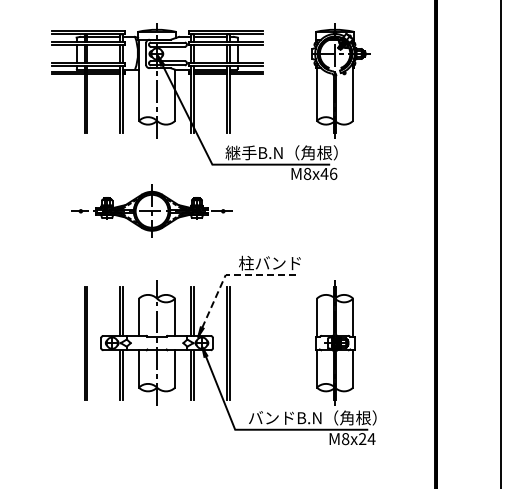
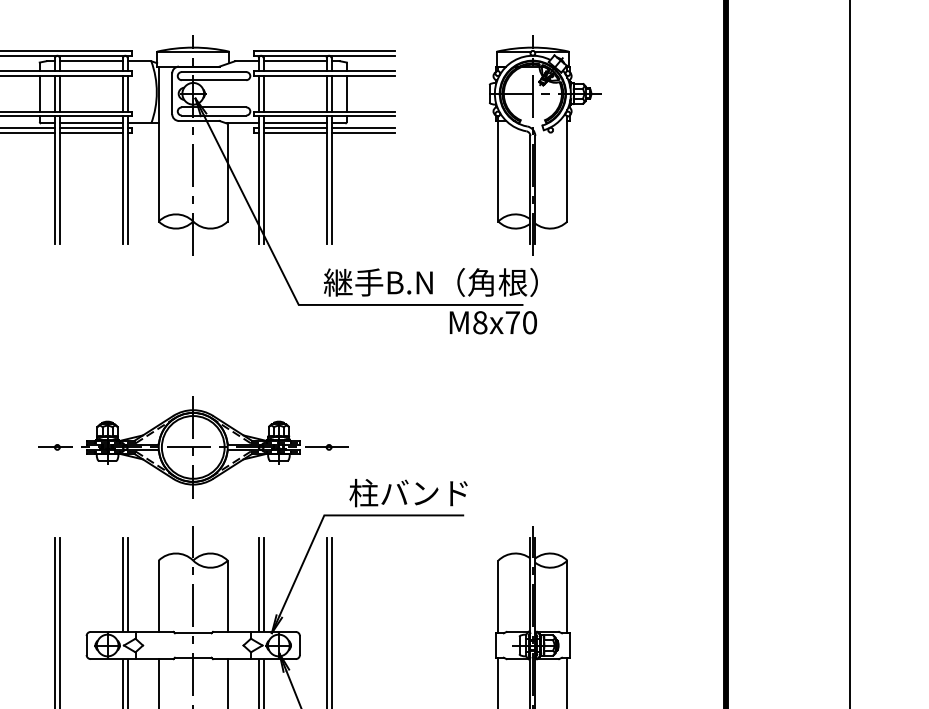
text: (328, 173) -> (520, 321), M8x46 -> M8x70
part: (151, 210) -> (192, 445), moved
line: (232, 274) -> (337, 514), dashed -> solid

